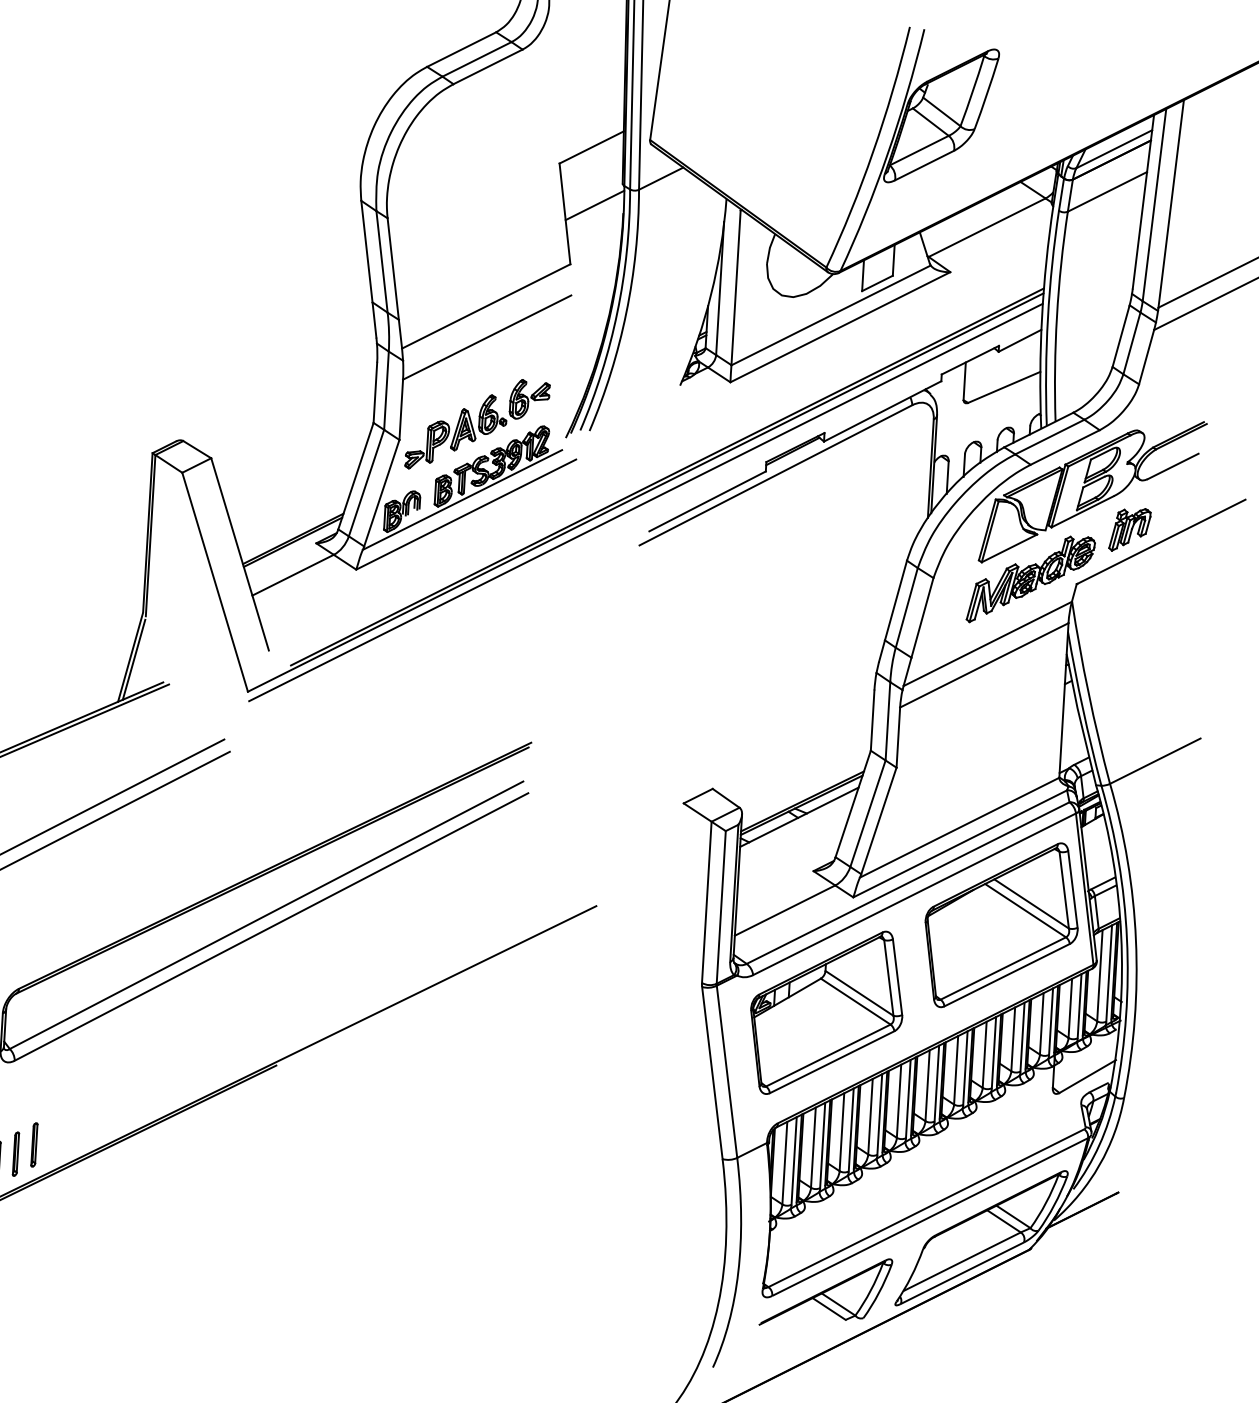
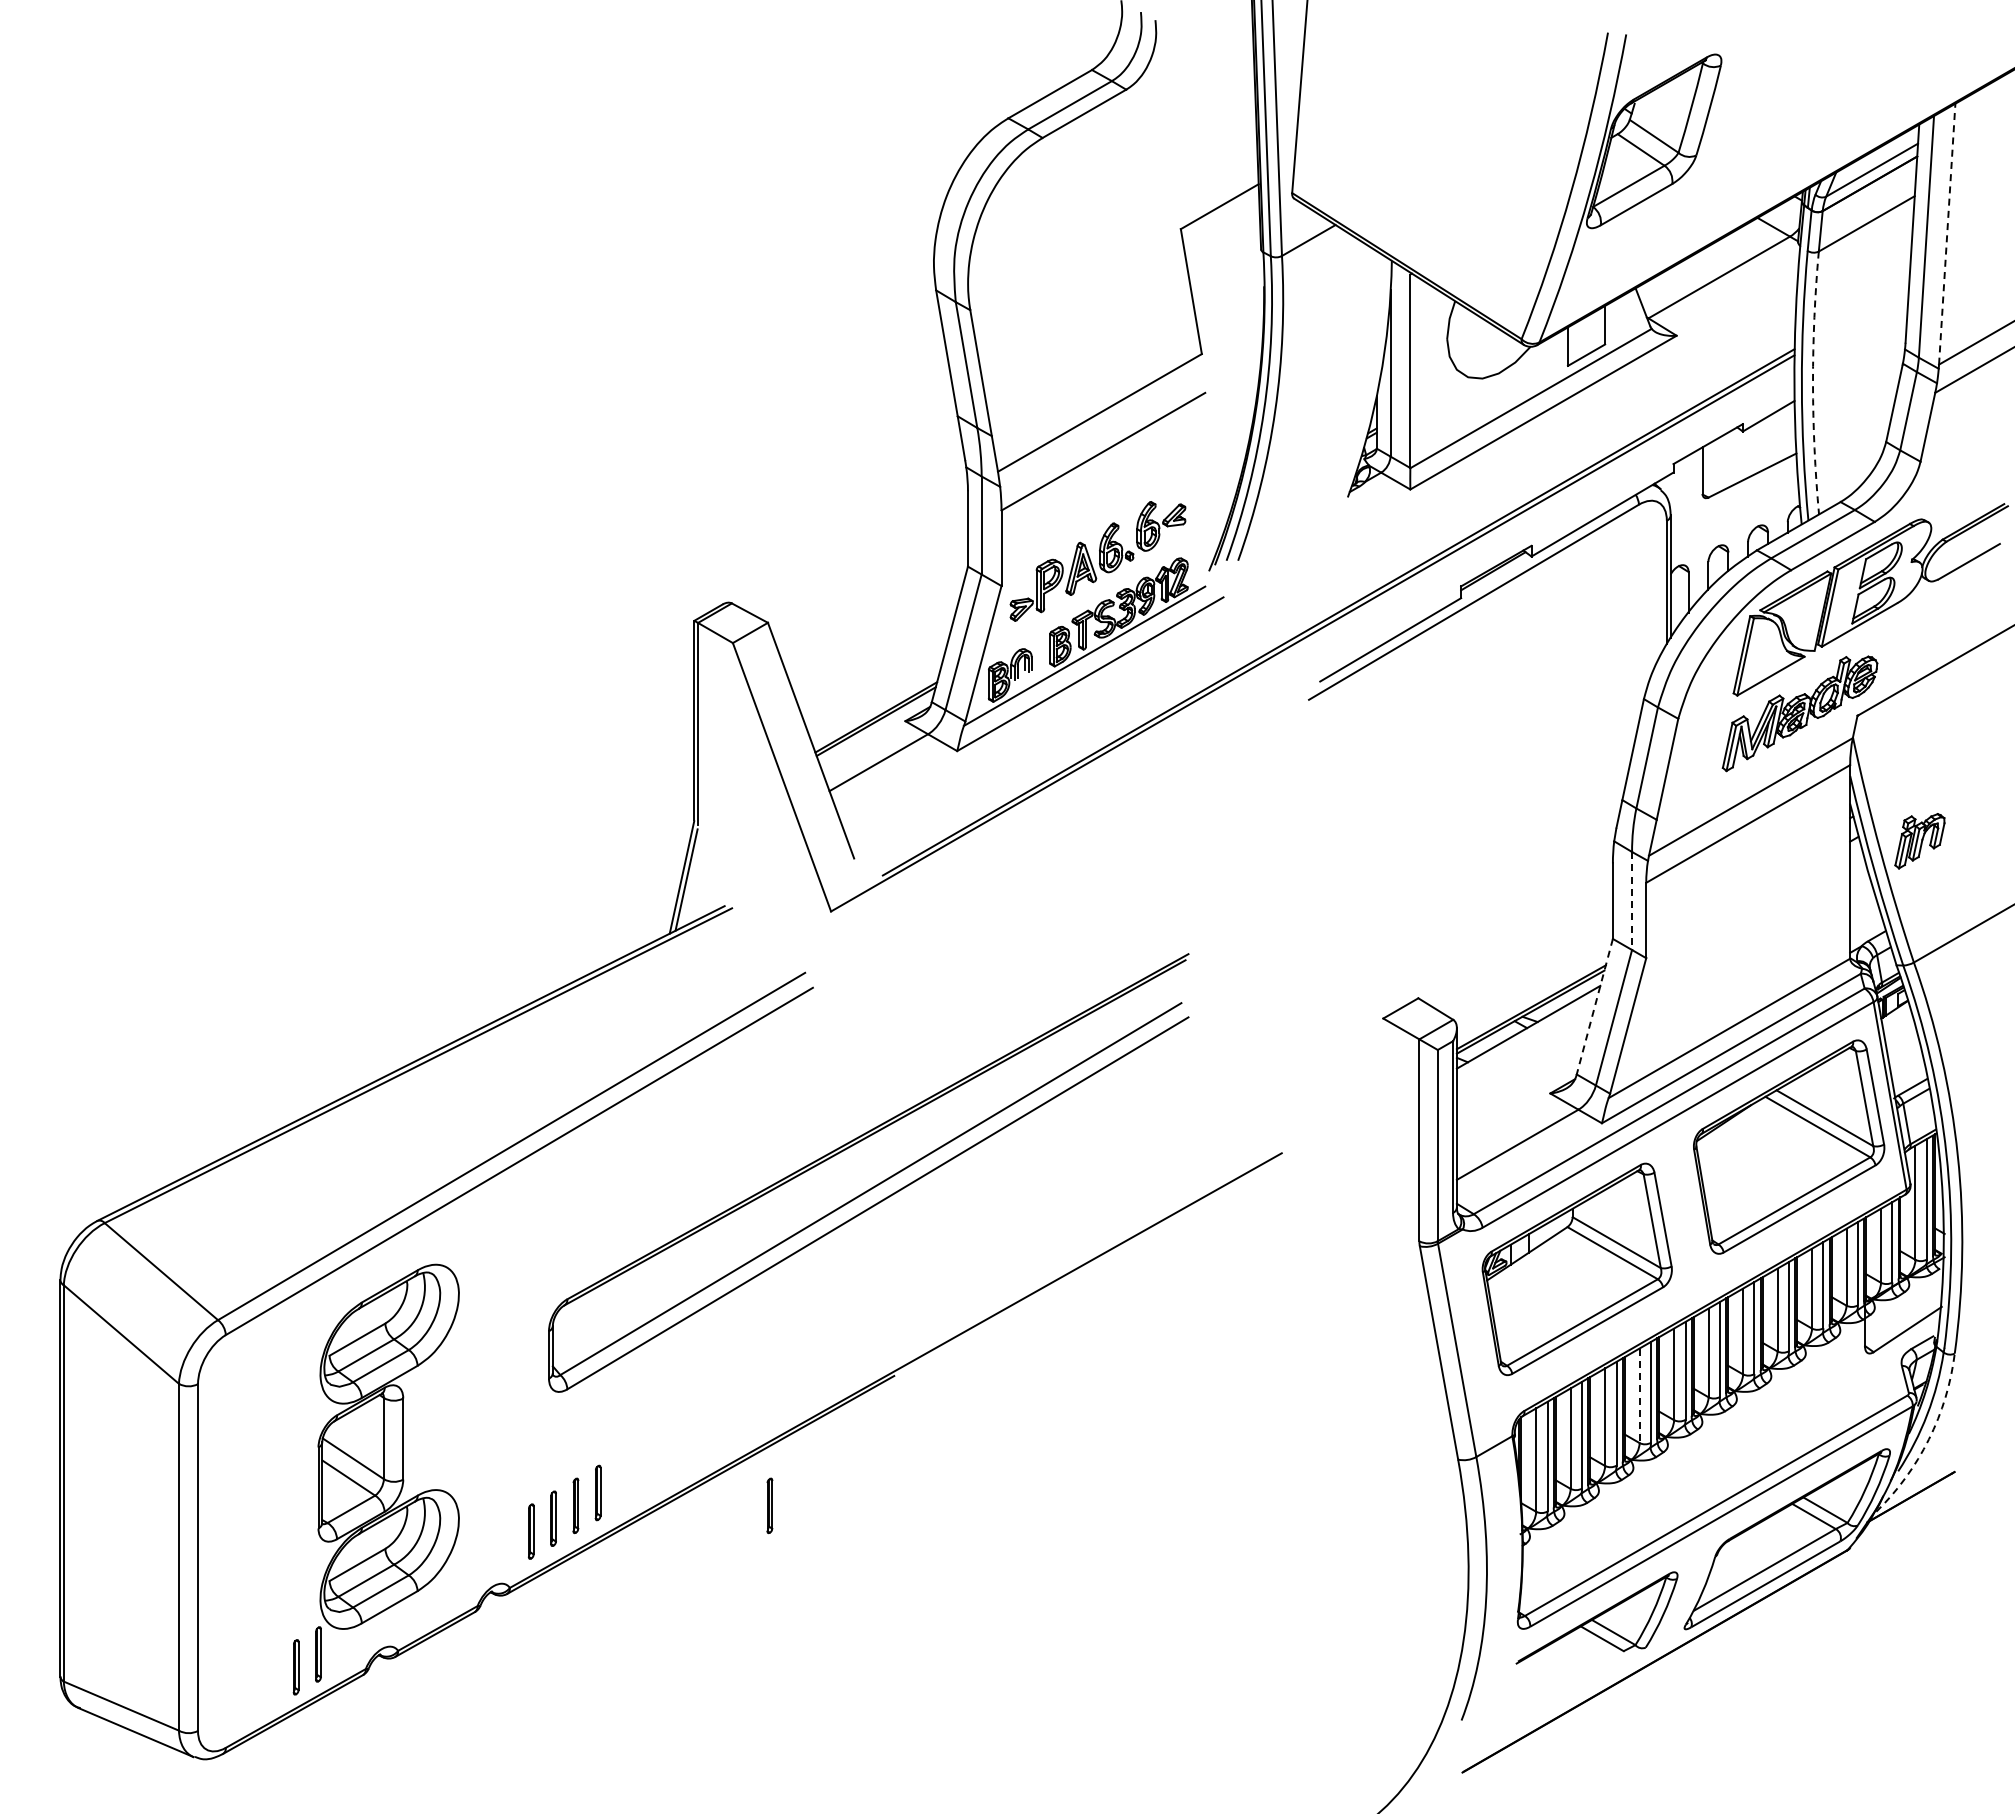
line: (1171, 204) -> (1947, 234), solid -> dashed
line: (594, 205) -> (1227, 278), removed
arc: (1057, 316) -> (1813, 383), solid -> dashed
line: (645, 502) -> (1313, 645), removed
part: (1129, 530) -> (1919, 841), moved
line: (888, 721) -> (1632, 901), solid -> dashed
line: (852, 804) -> (1594, 1007), solid -> dashed
line: (870, 1117) -> (1639, 1396), solid -> dashed
part: (170, 1163) -> (769, 1505), added
arc: (1099, 1165) -> (1928, 1439), solid -> dashed

